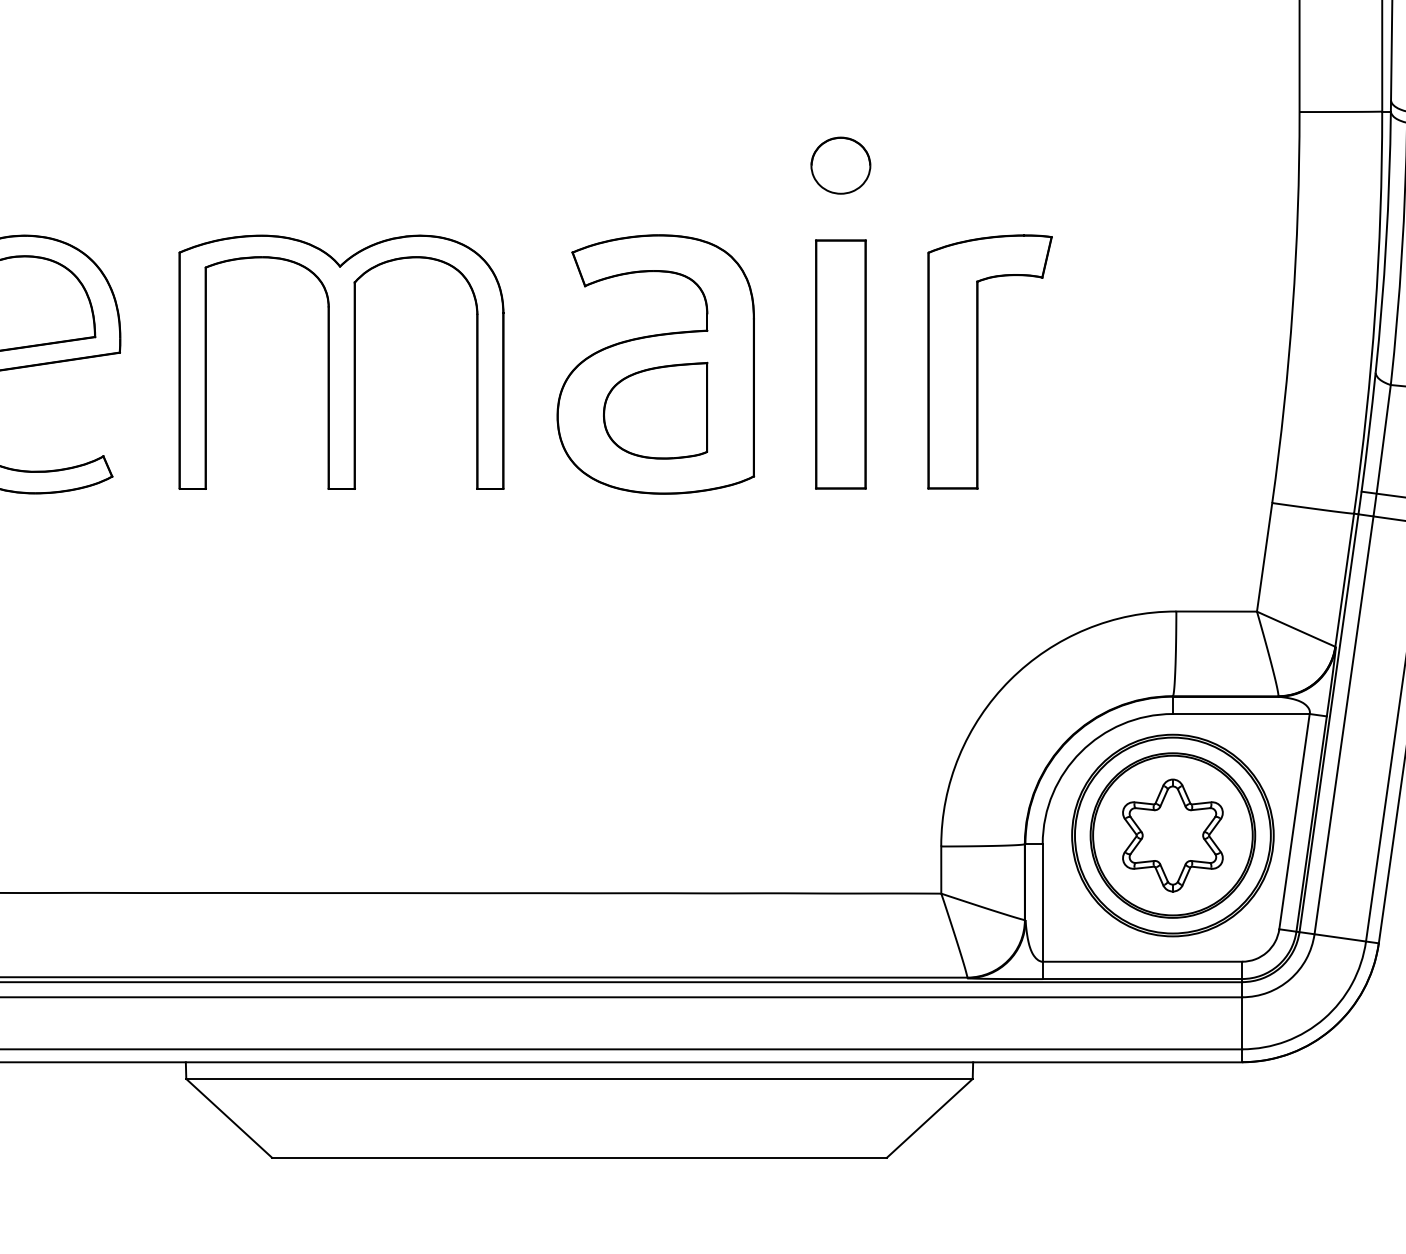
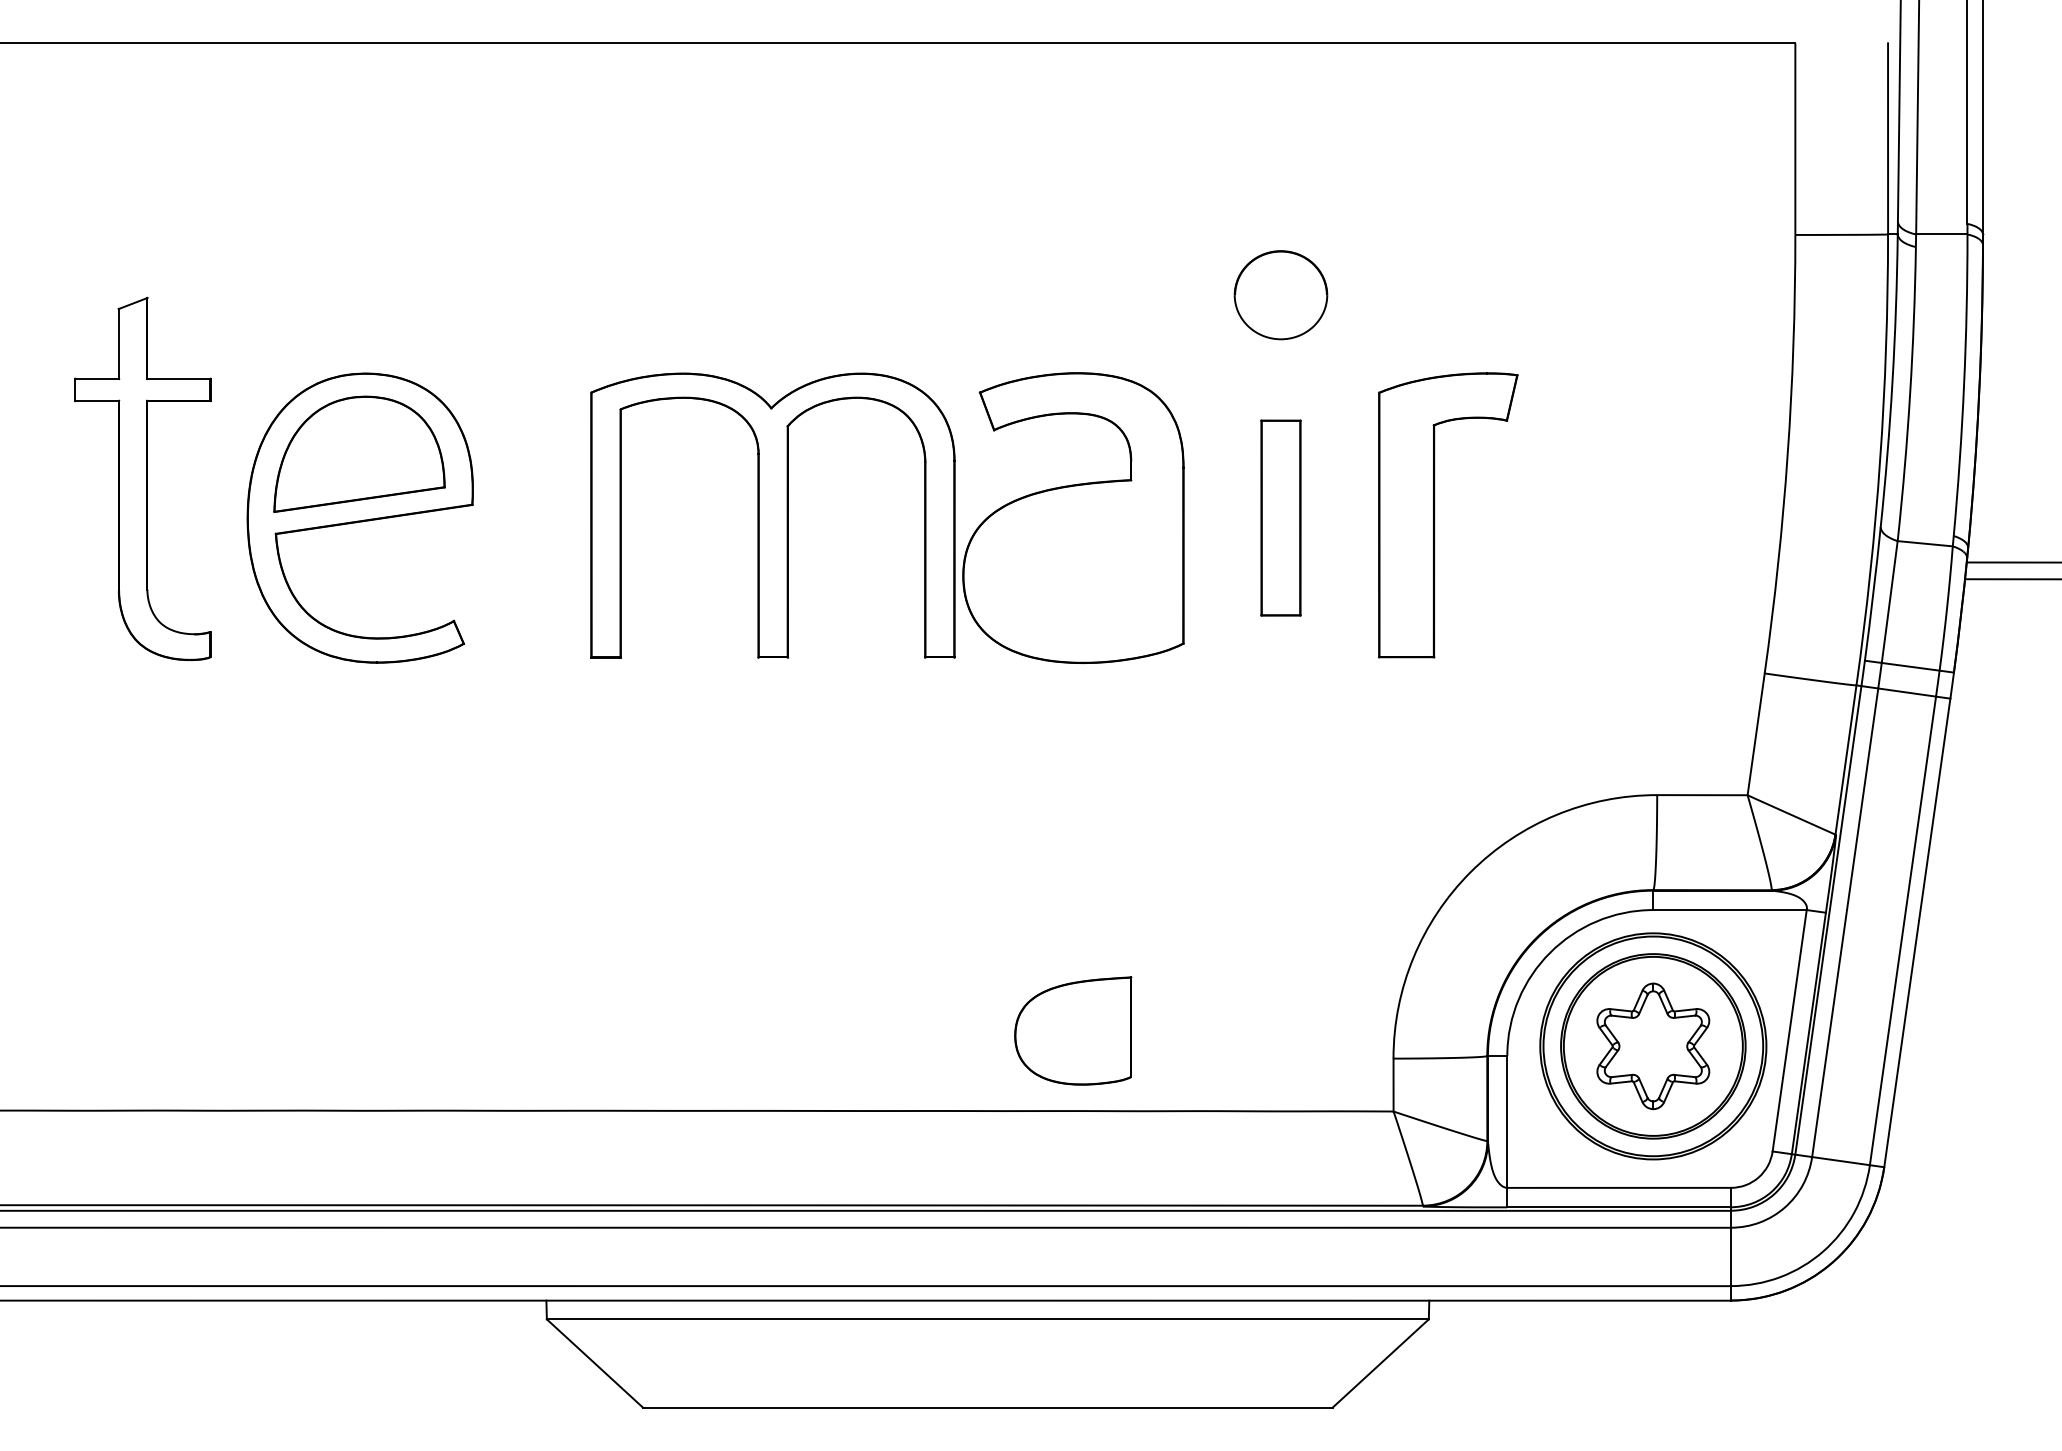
part: (840, 165) -> (1280, 294), size x1.4
part: (341, 362) -> (772, 515), moved
part: (840, 363) -> (1280, 517), size x0.7
part: (655, 410) -> (1073, 1030), moved

